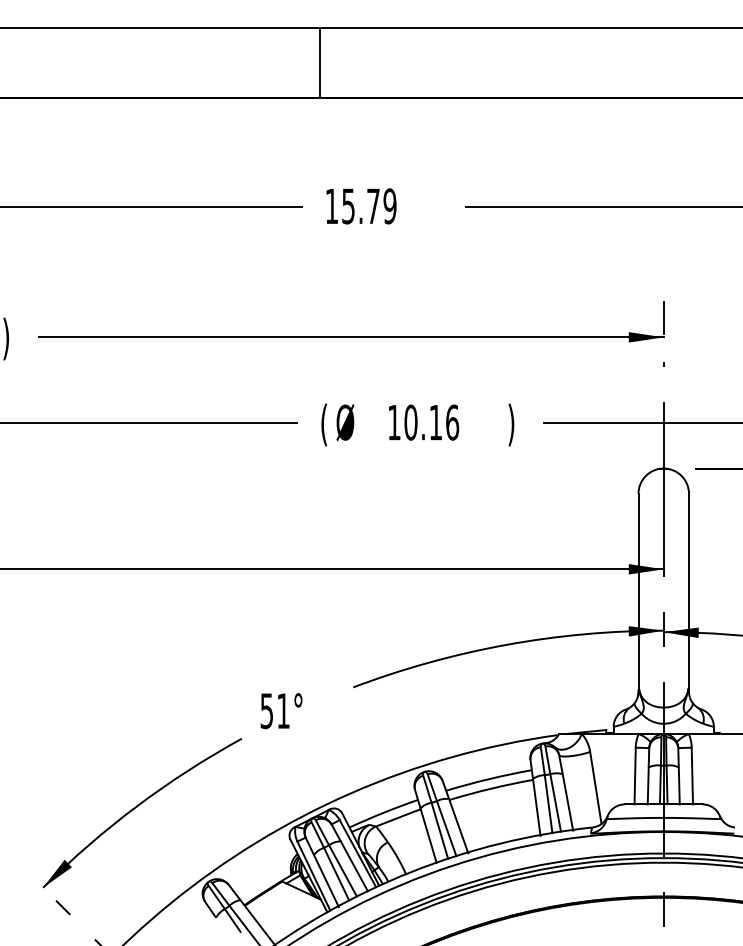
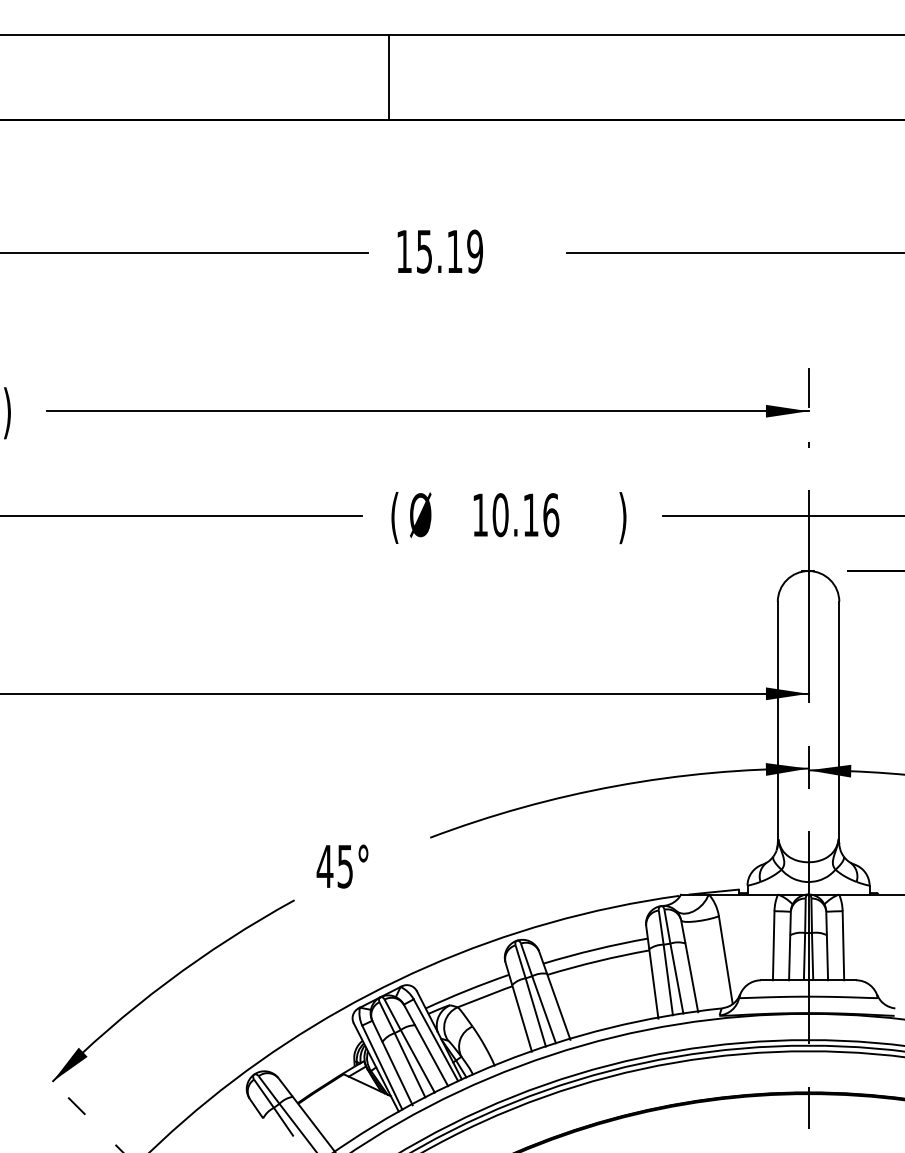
text: (373, 206) -> (454, 251), 15.79 -> 15.19
text: (274, 711) -> (334, 866), 51° -> 45°

